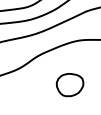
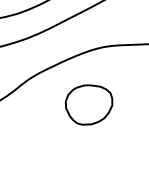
part: (69, 85) -> (88, 105), moved

